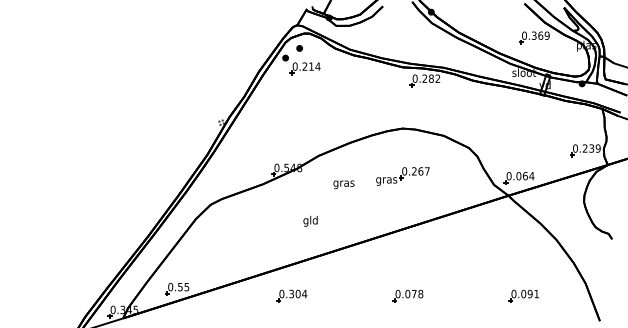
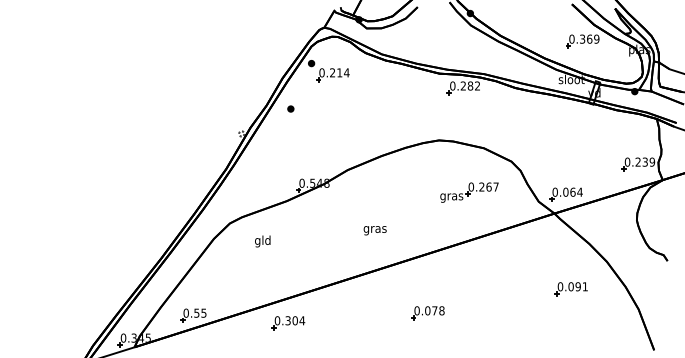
part: (299, 47) -> (290, 108), moved
part: (402, 176) -> (469, 192), moved
text: (343, 184) -> (374, 230), moved
text: (310, 221) -> (262, 241), moved
part: (291, 296) -> (288, 323), moved
part: (407, 296) -> (427, 313), moved
part: (523, 296) -> (570, 289), moved

